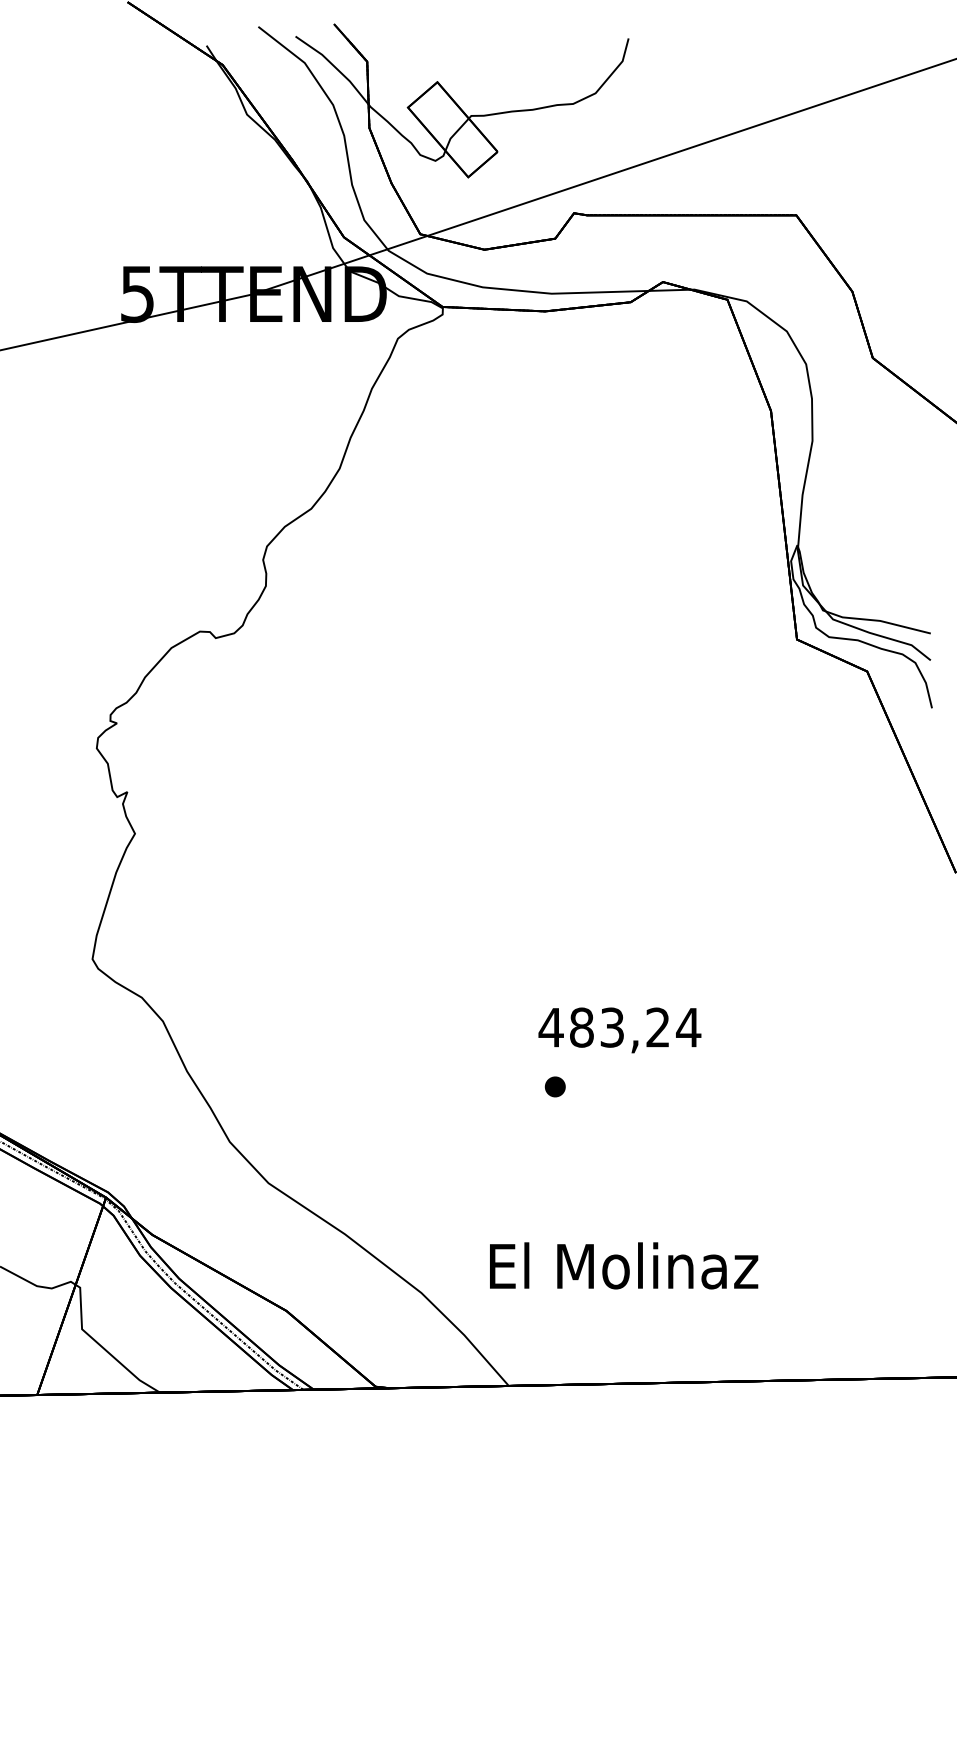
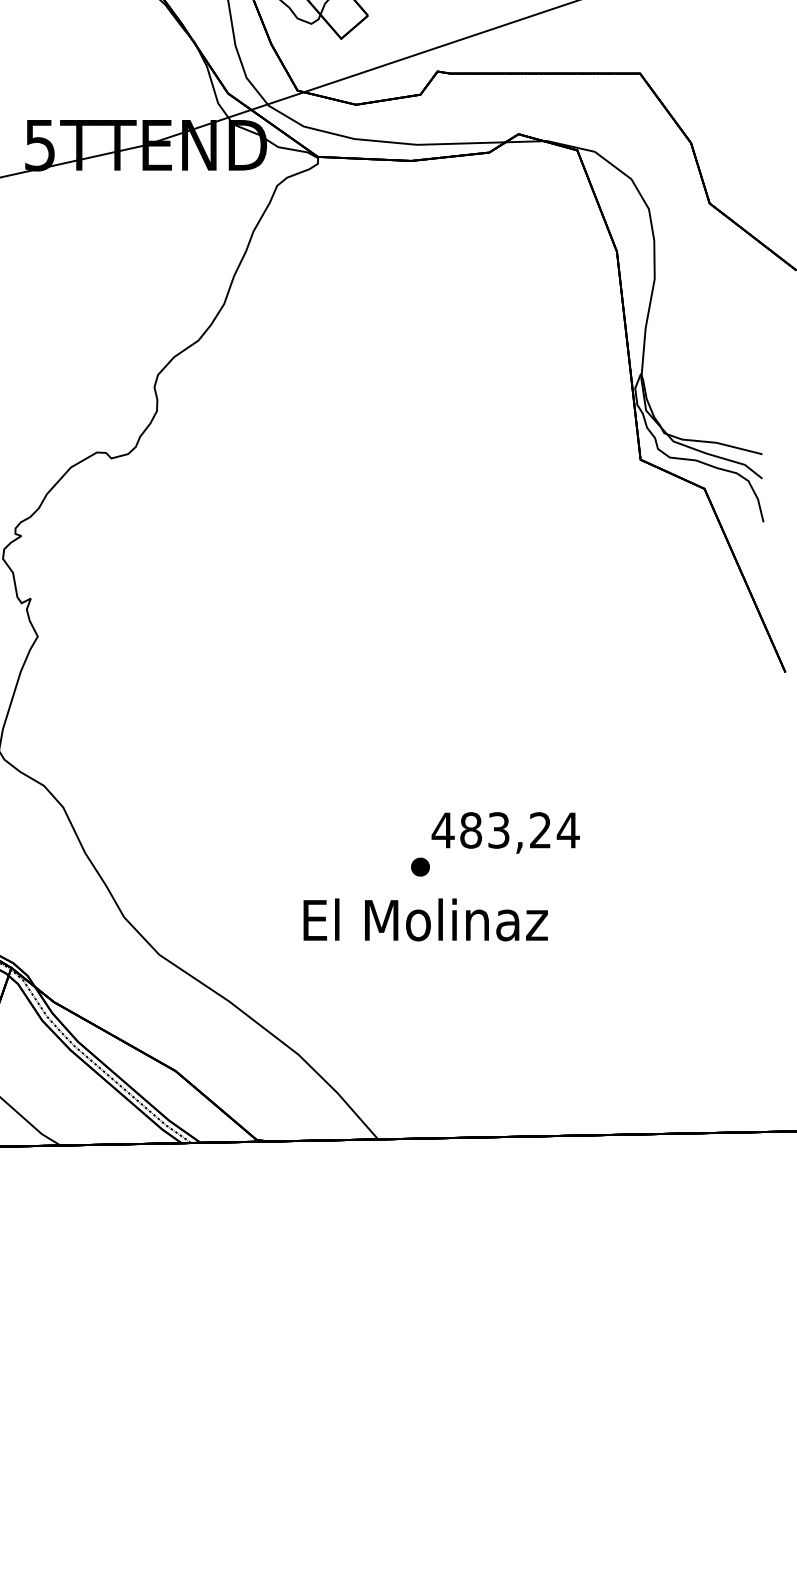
text: (619, 1030) -> (505, 833), moved
text: (624, 1265) -> (426, 919), moved

